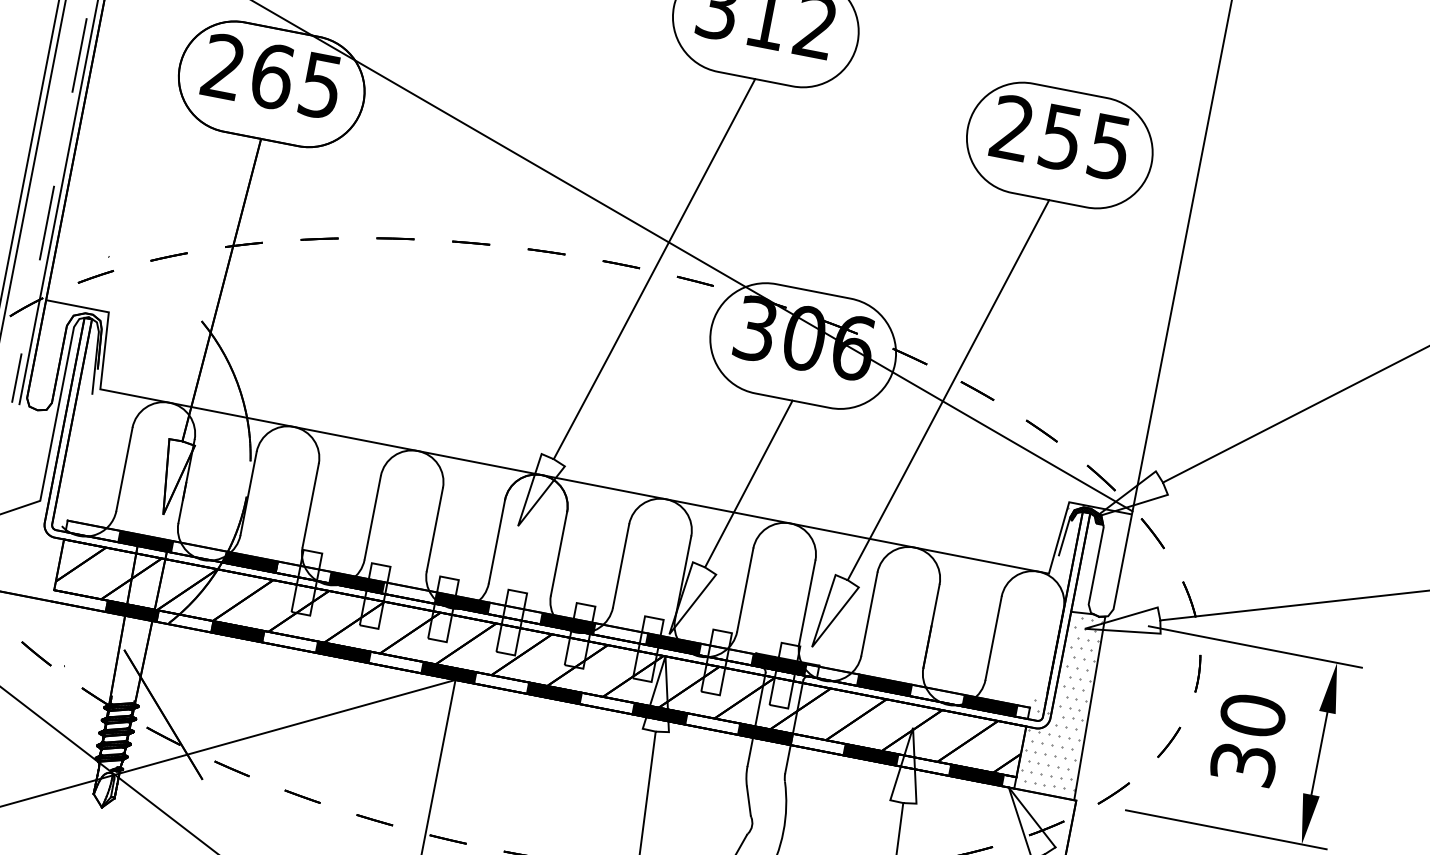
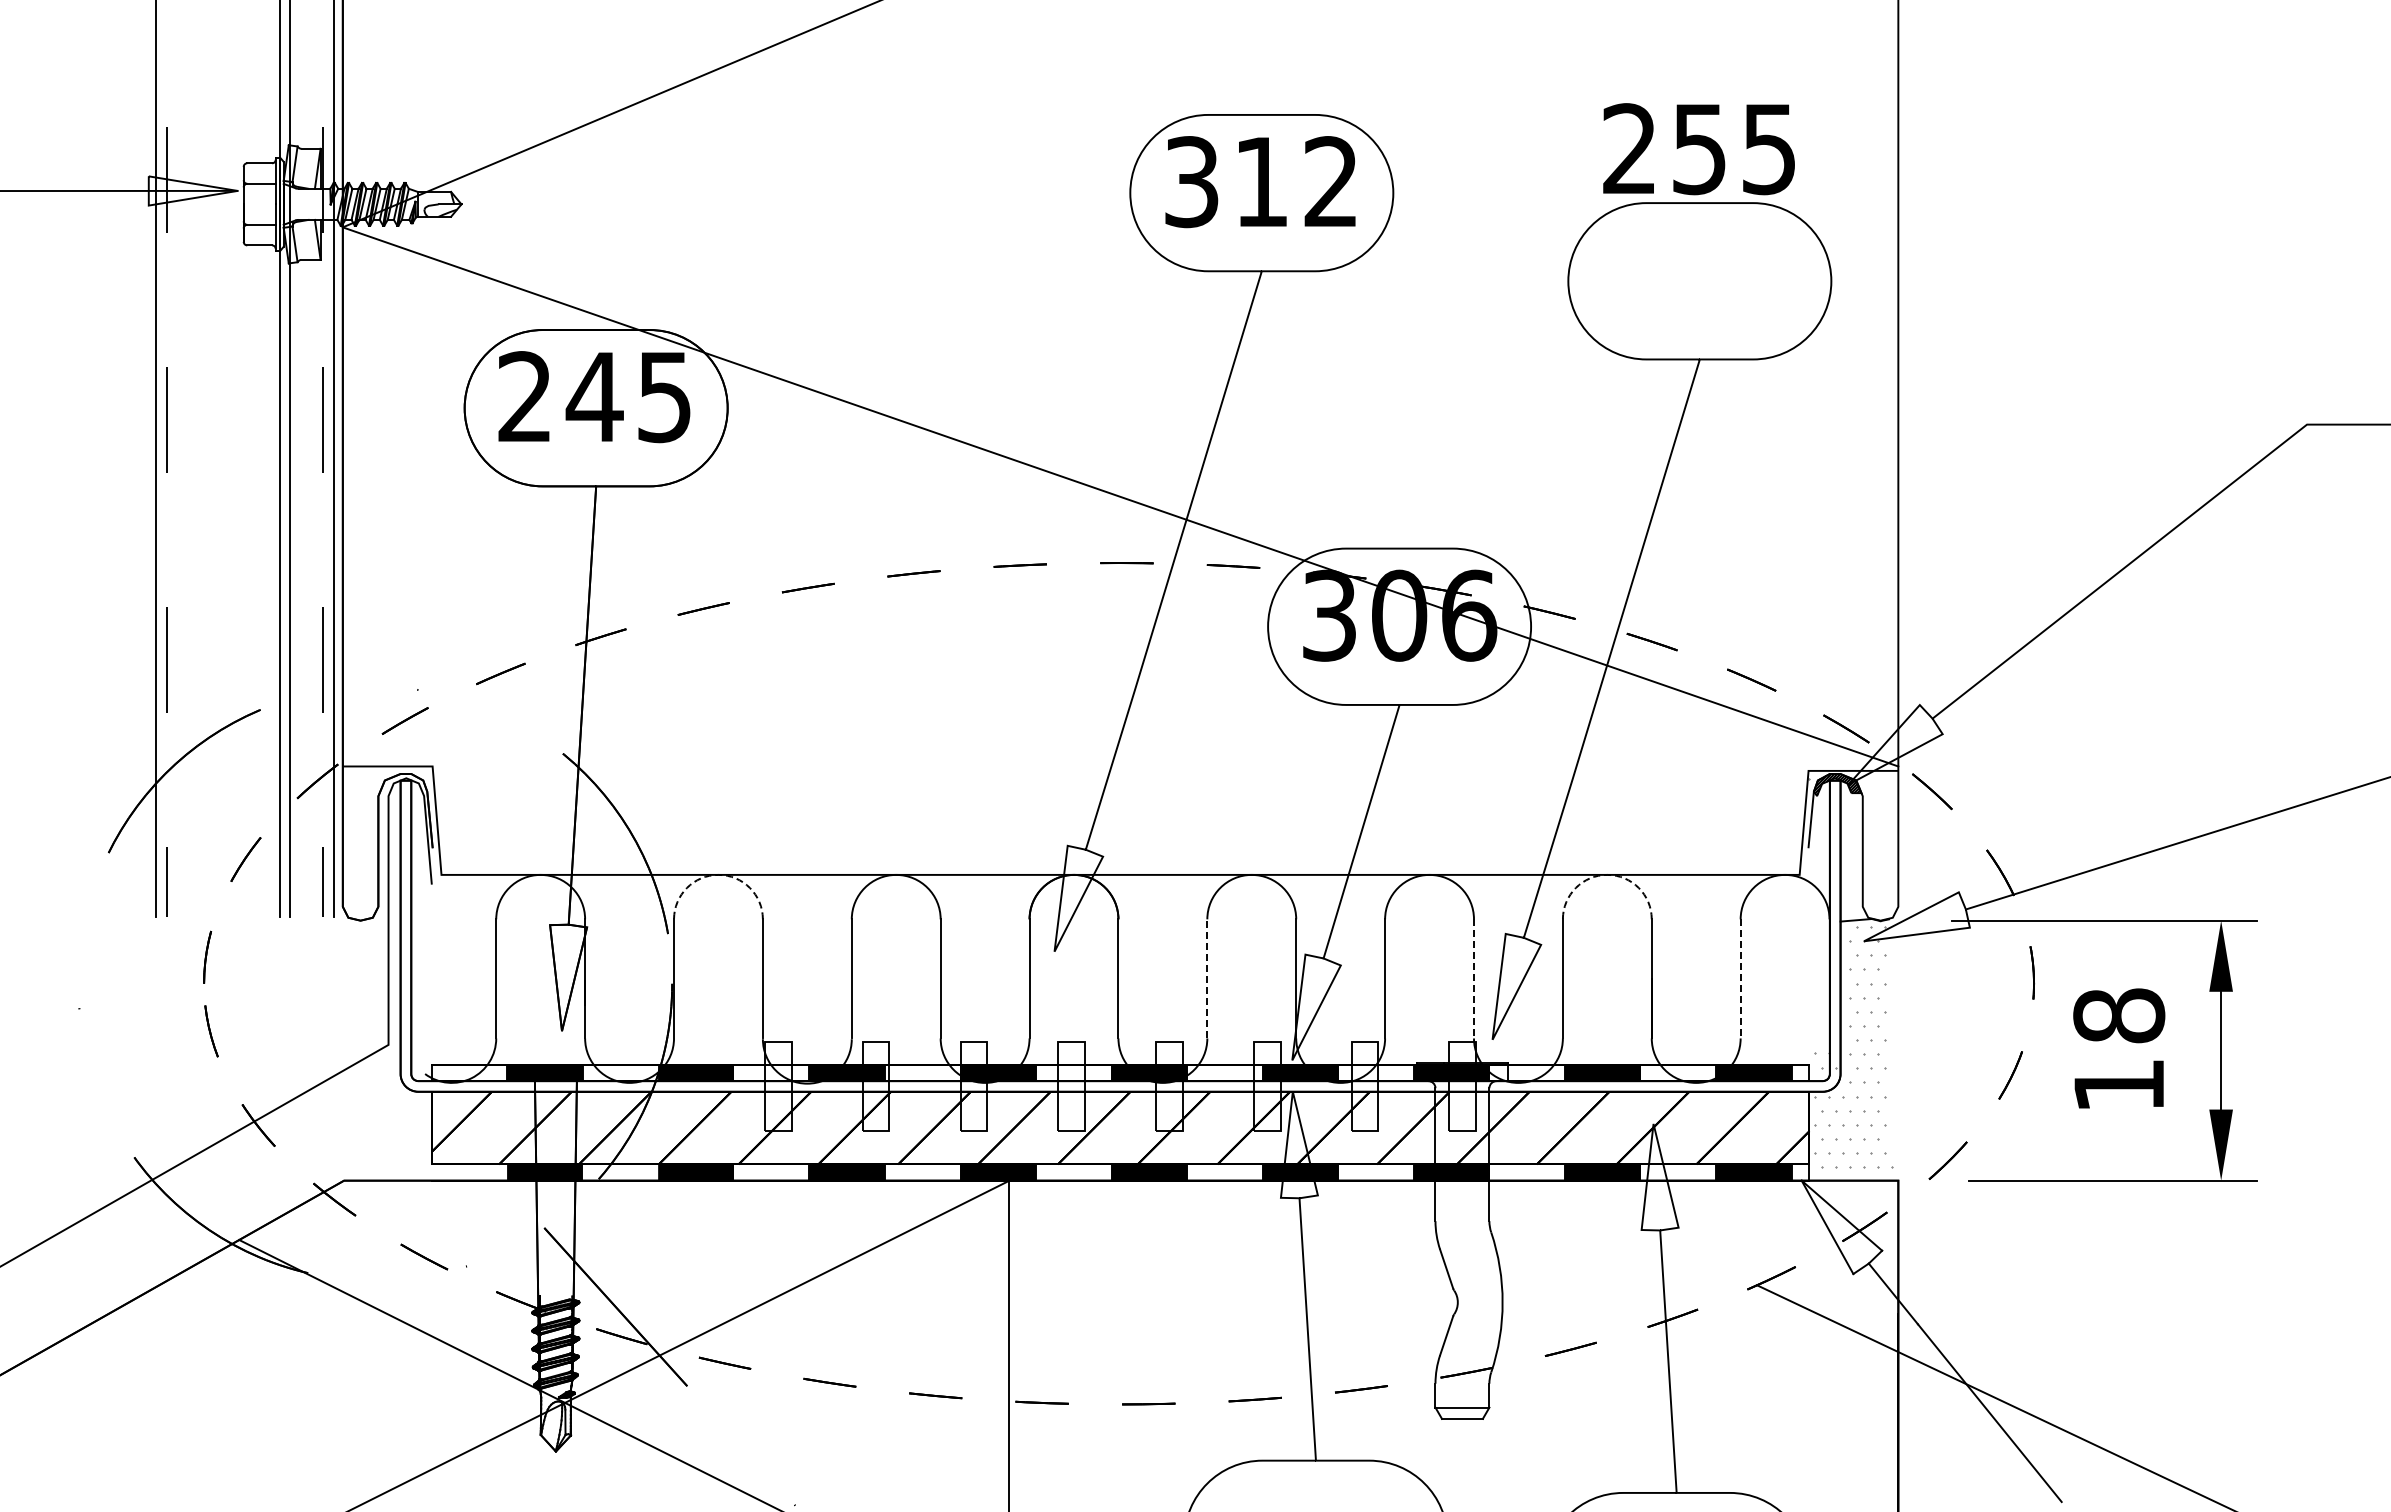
text: (272, 76) -> (594, 397), 265 -> 245
text: (1060, 137) -> (1698, 149), moved
arc: (293, 426) -> (718, 874), solid -> dashed
arc: (914, 547) -> (1607, 874), solid -> dashed
line: (621, 565) -> (1207, 978), solid -> dashed
line: (807, 601) -> (1474, 978), solid -> dashed
line: (993, 638) -> (1740, 978), solid -> dashed
line: (1090, 708) -> (1892, 1049), removed
text: (1248, 739) -> (2119, 1050), 30 -> 18

